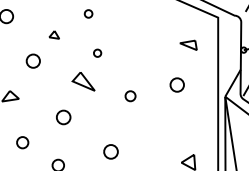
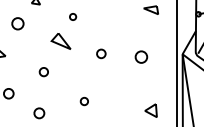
part: (176, 84) -> (140, 56), moved
part: (63, 117) -> (43, 72), size x0.71
part: (110, 151) -> (84, 101), size x0.62

